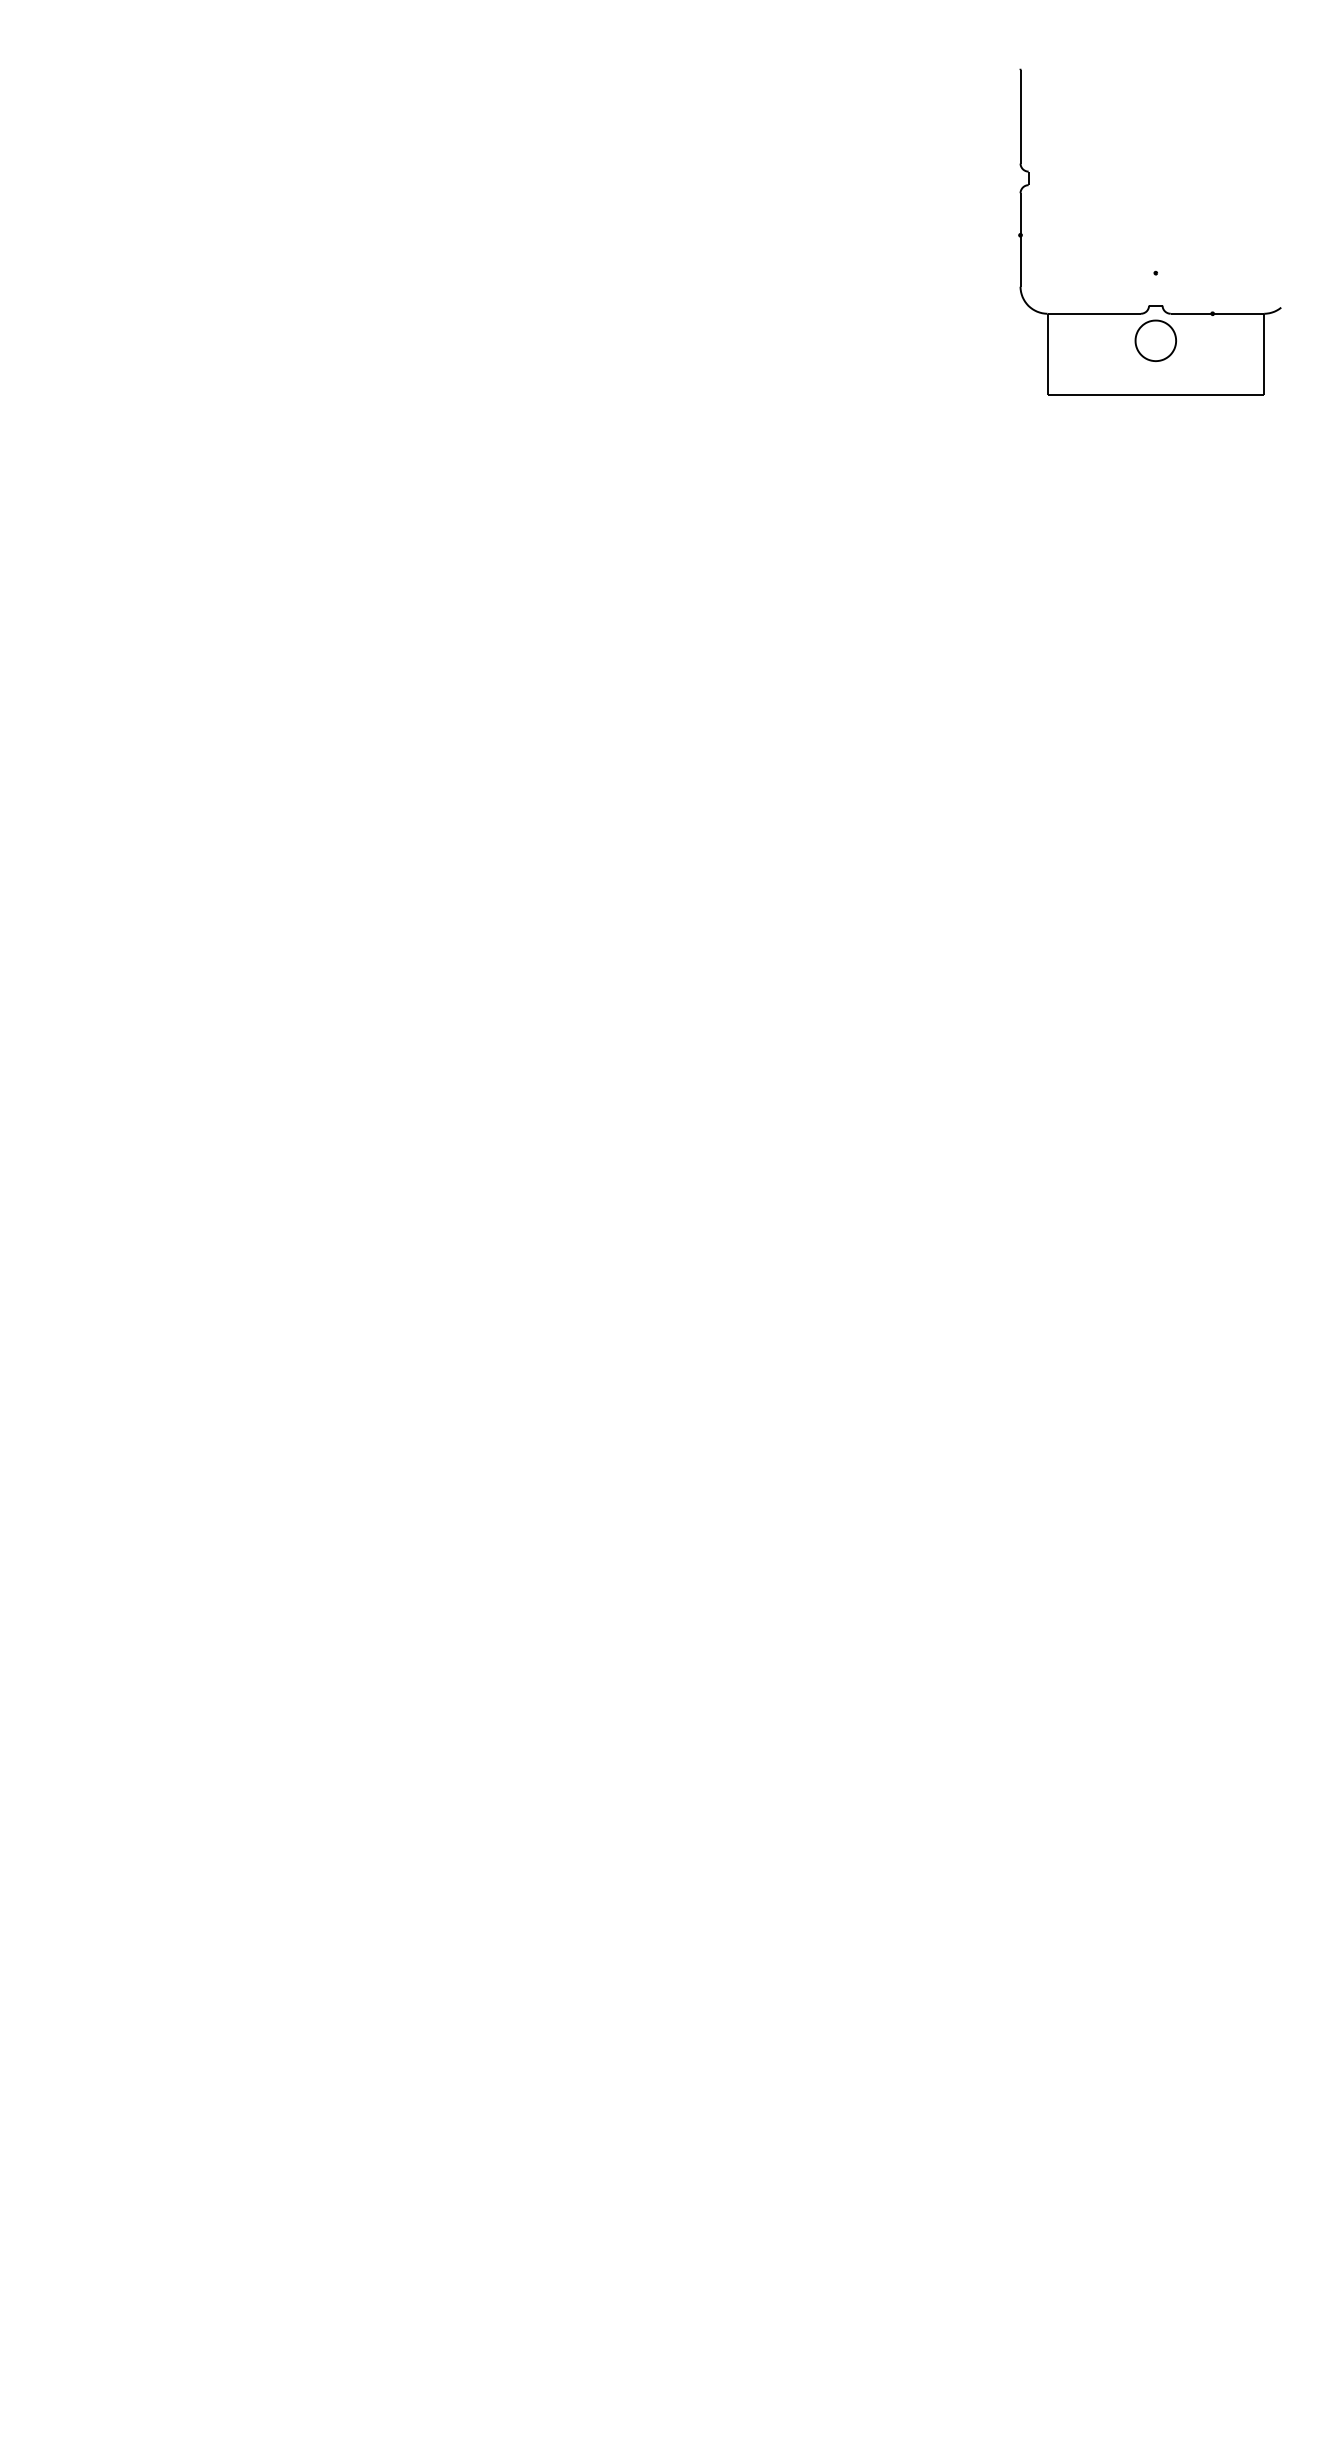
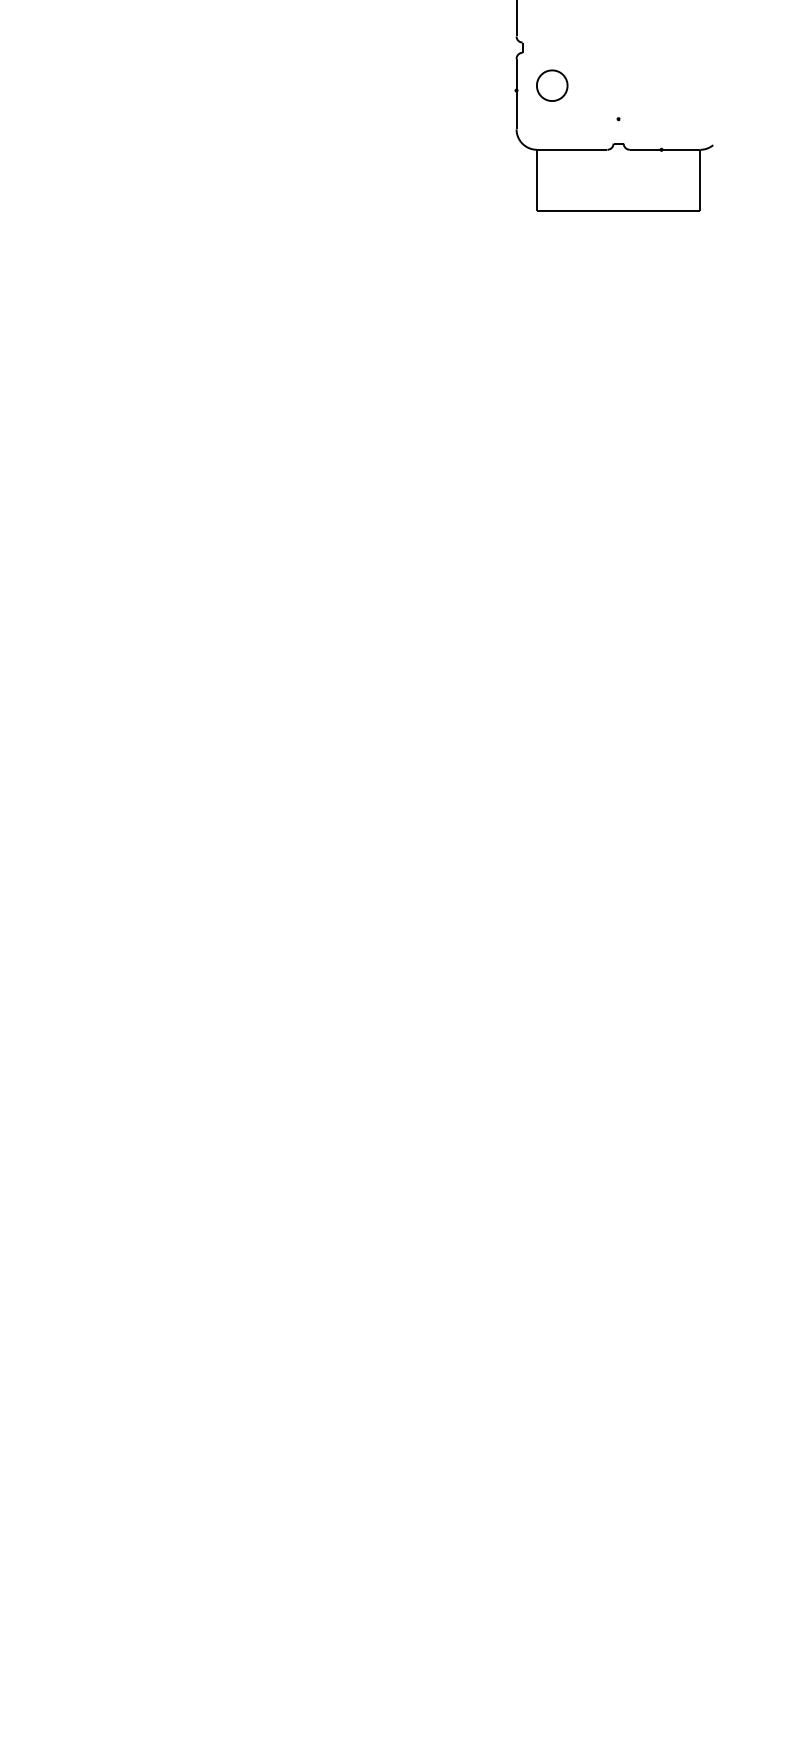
part: (1155, 340) -> (551, 85), moved

